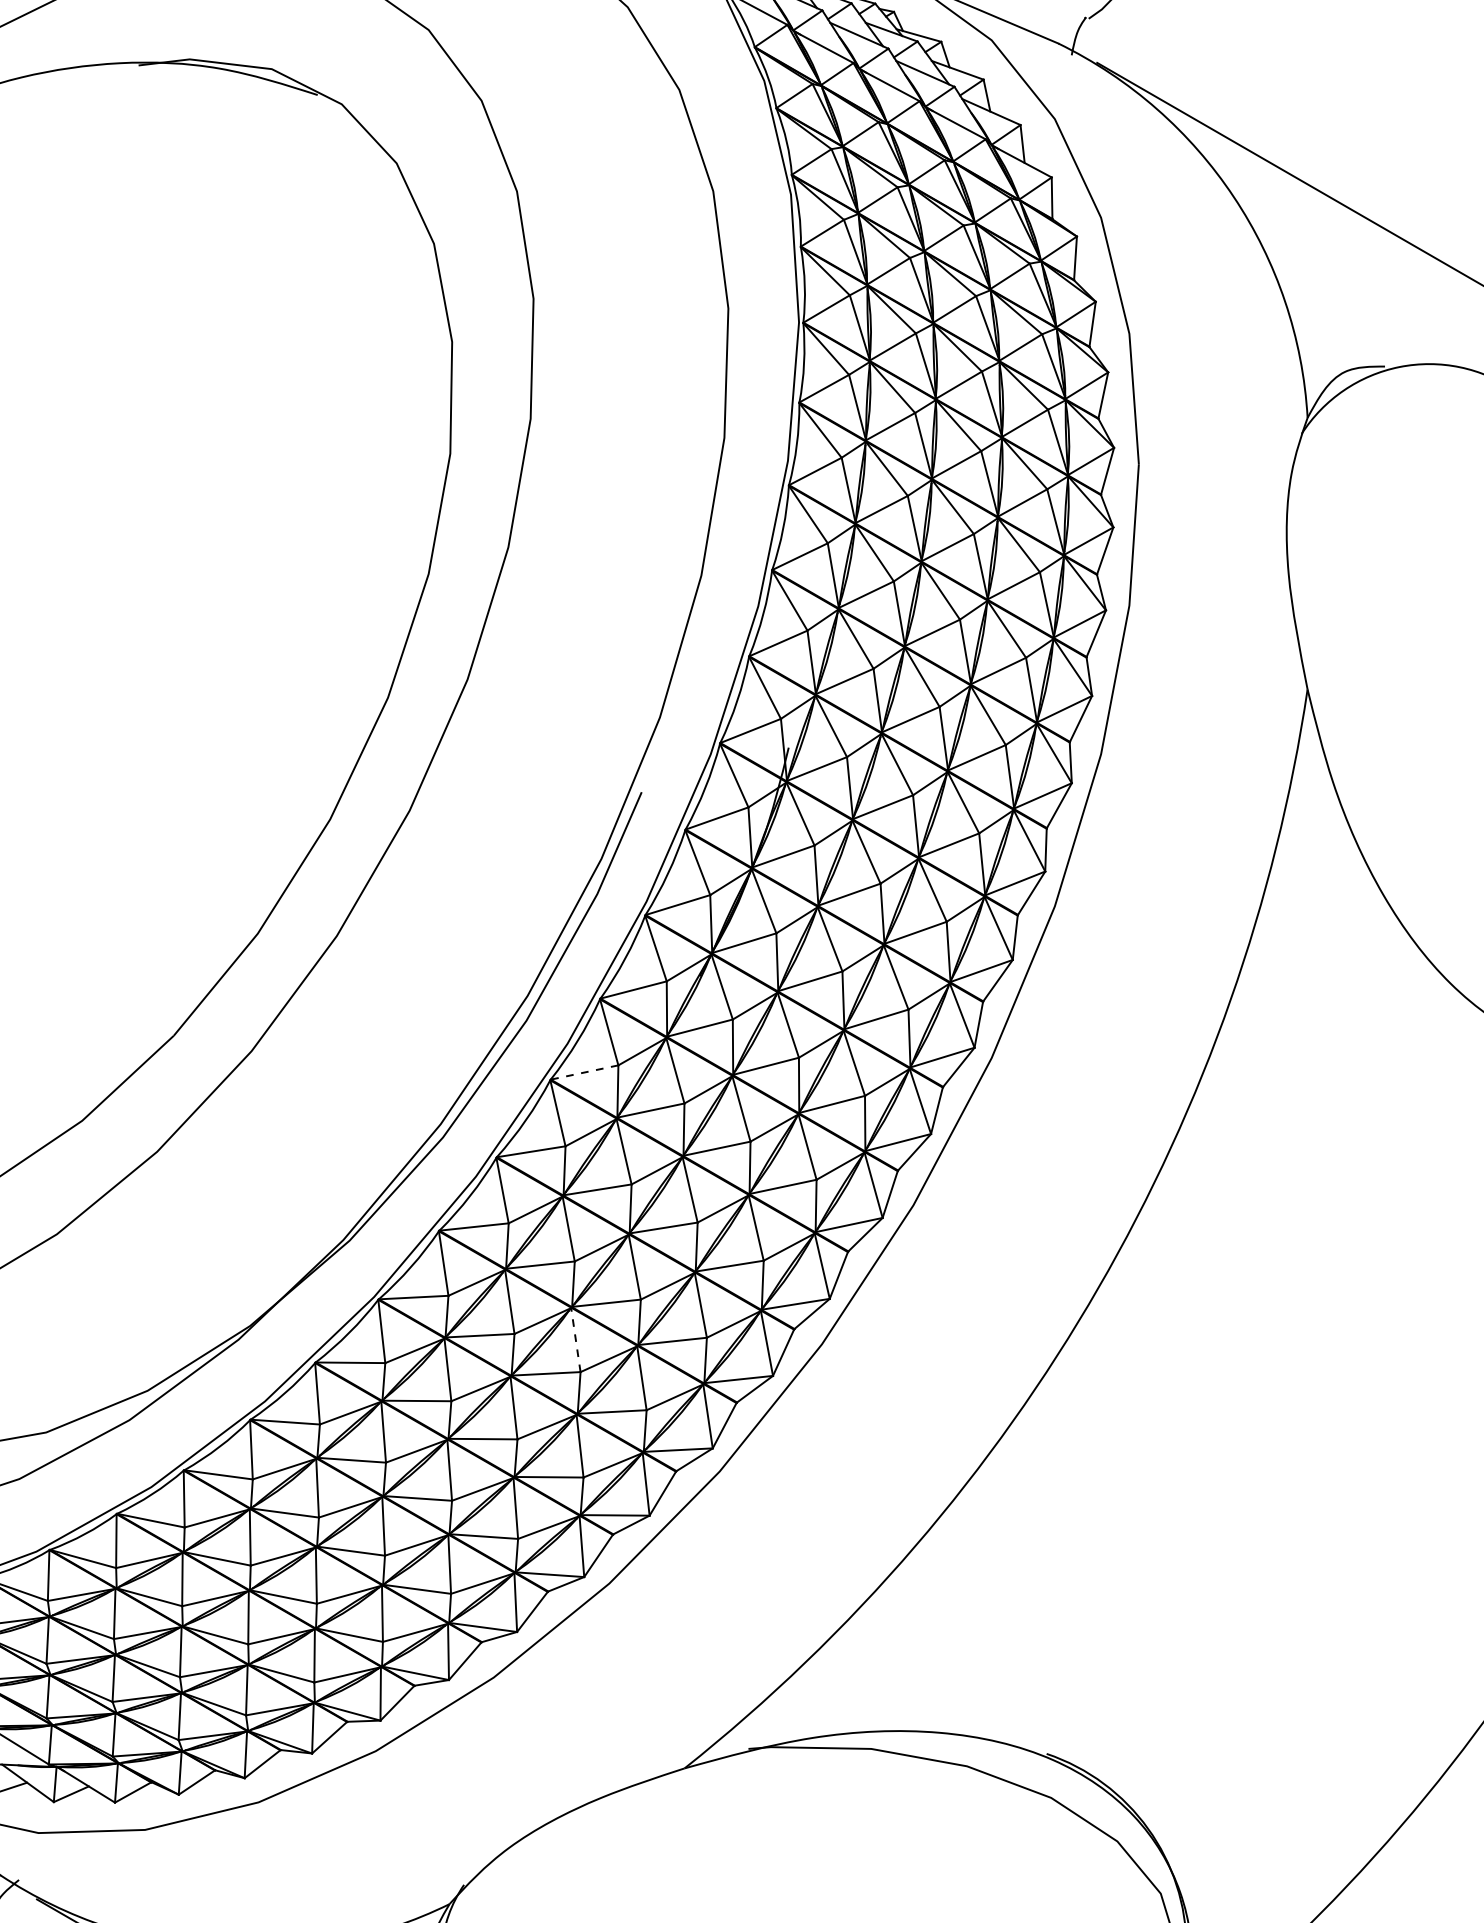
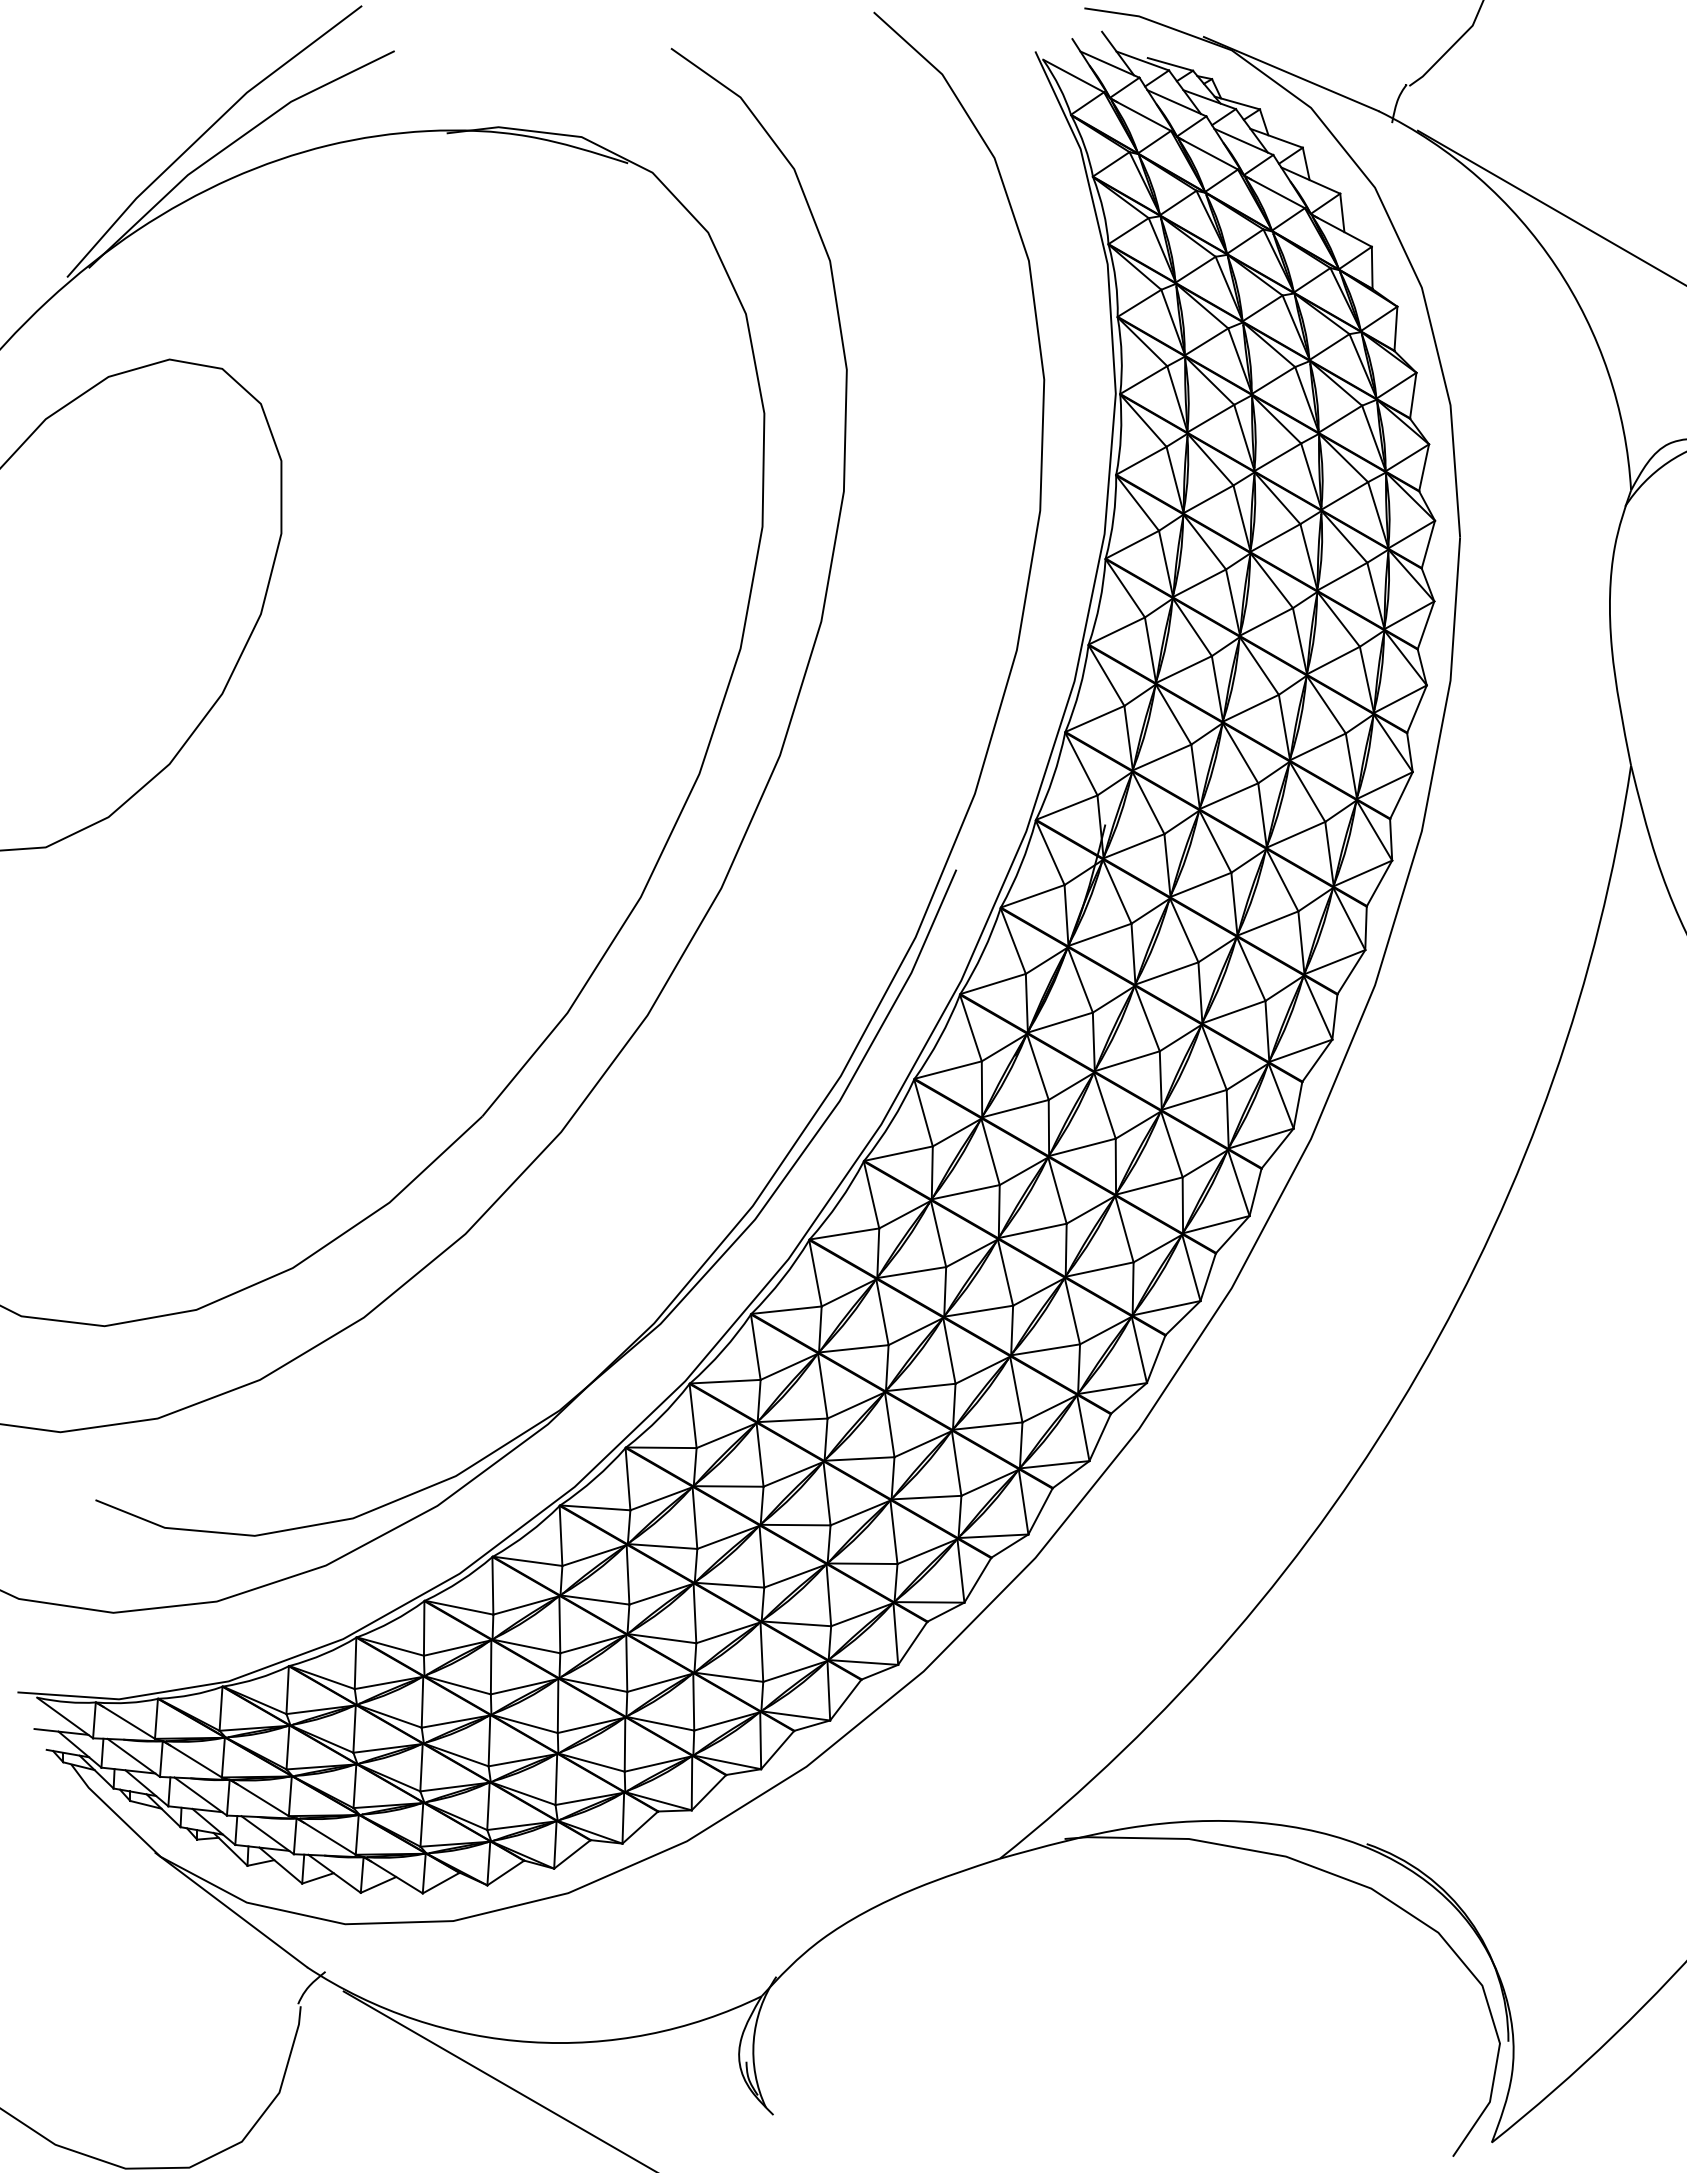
line: (584, 1072) -> (898, 1153), dashed -> solid
line: (575, 1339) -> (889, 1424), dashed -> solid

